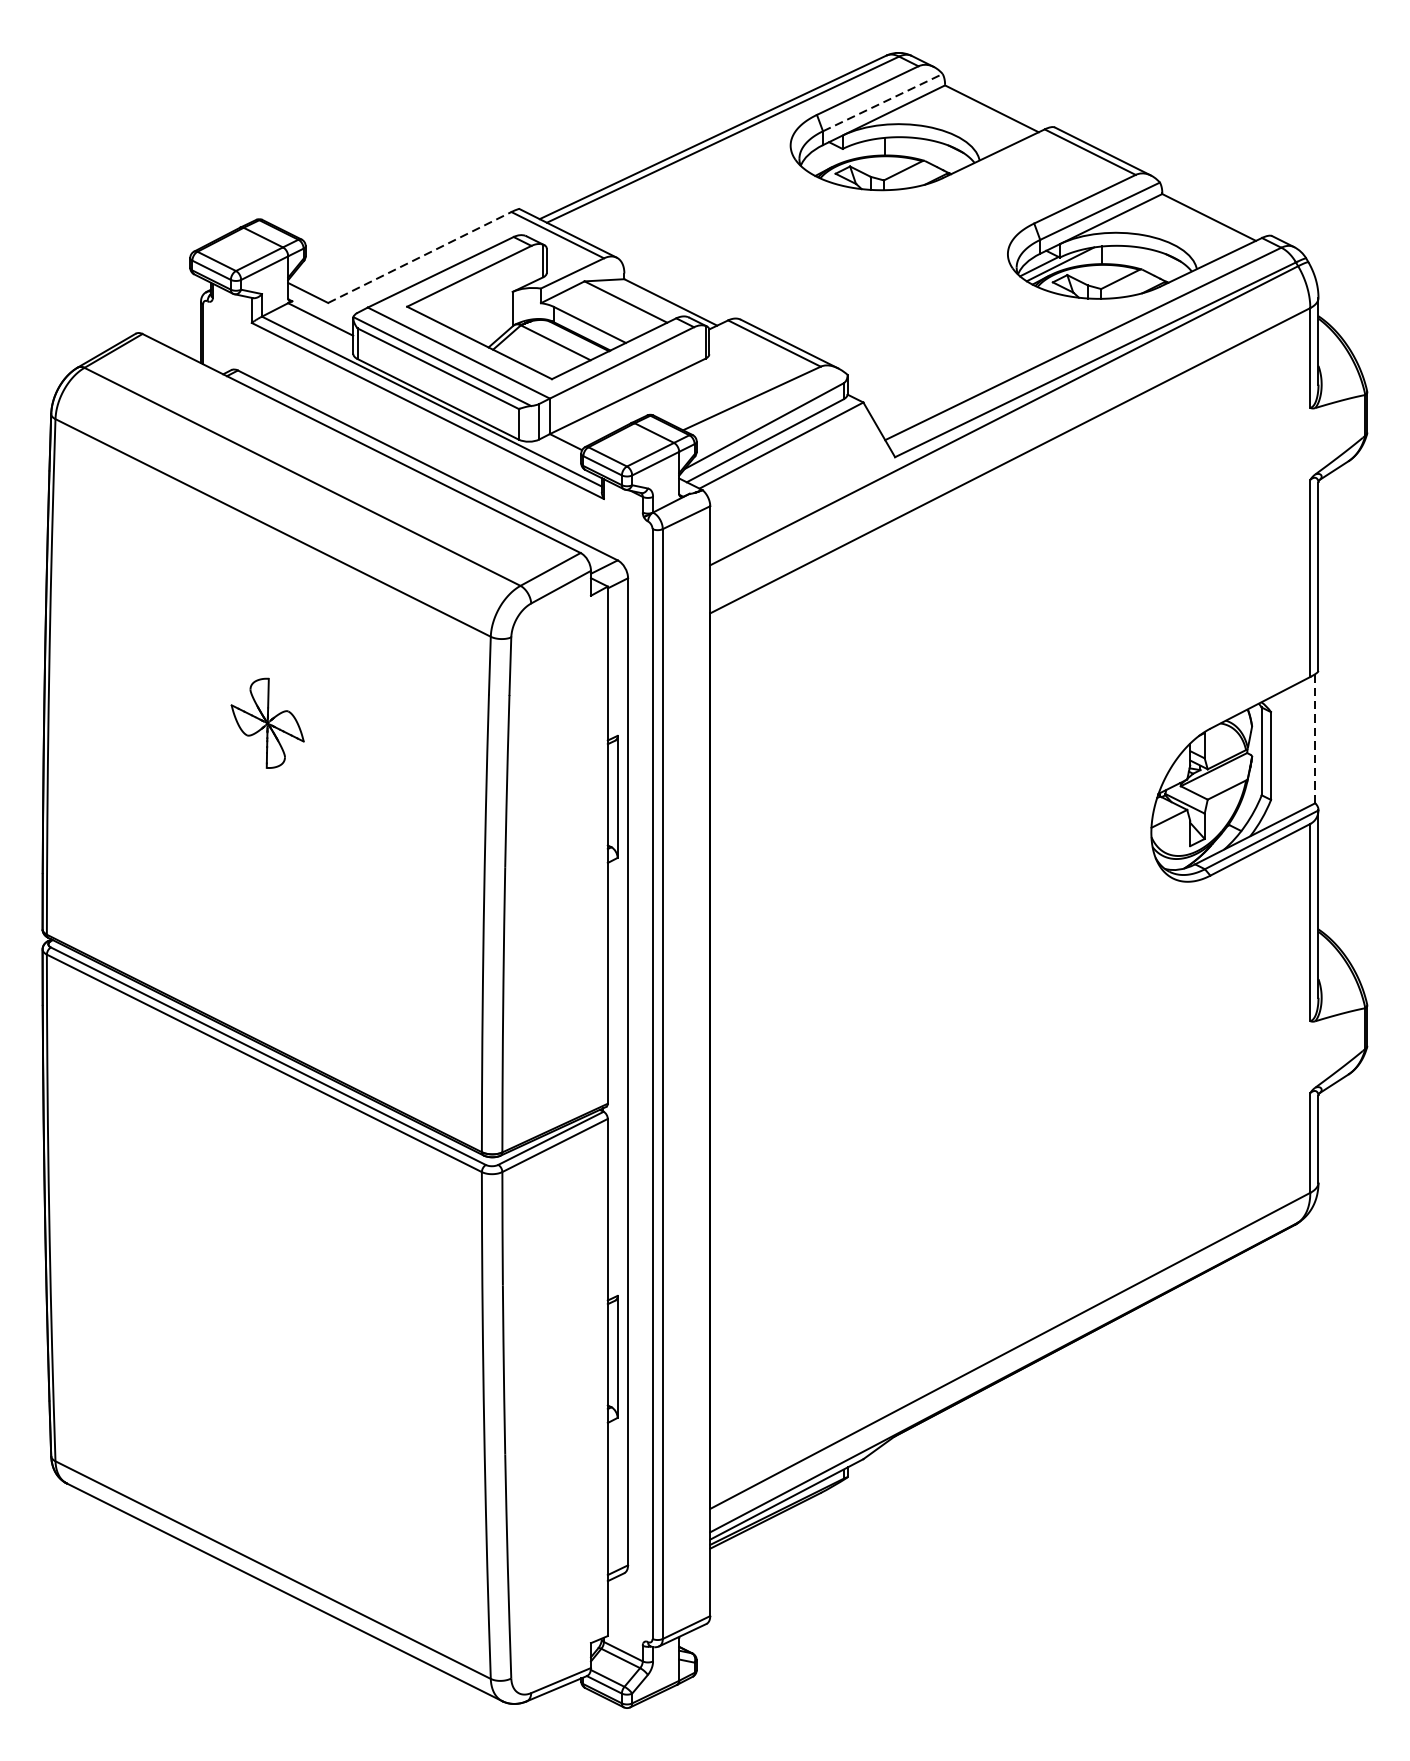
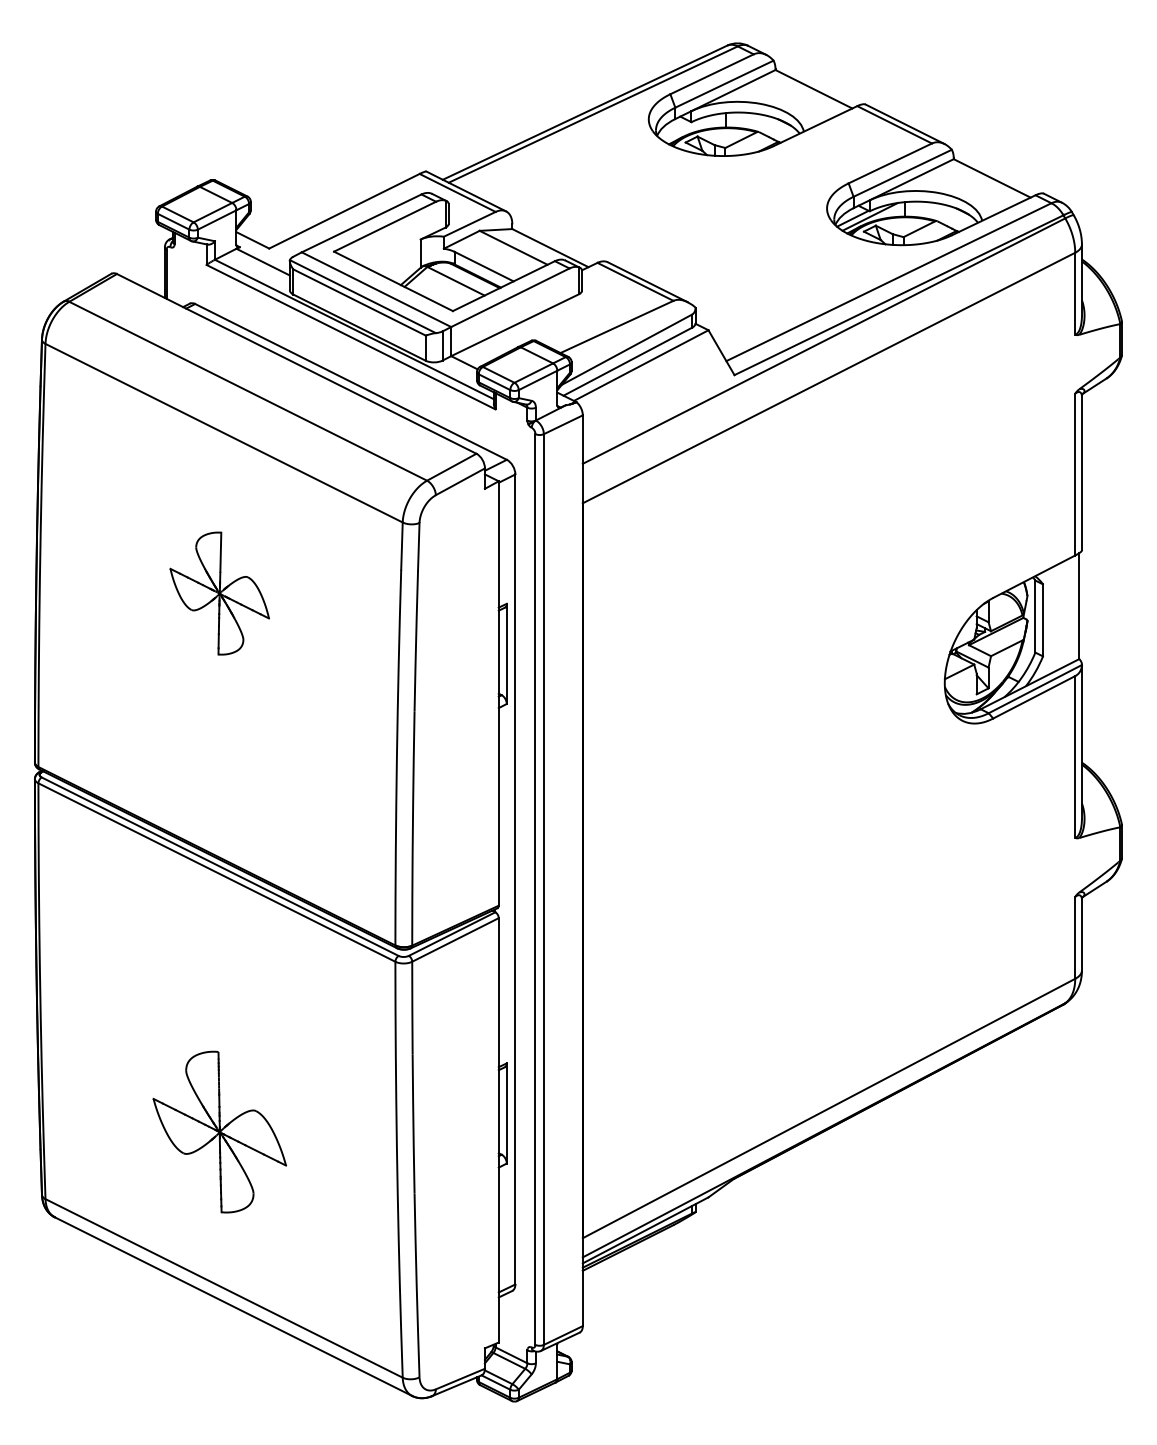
line: (882, 101) -> (724, 83), dashed -> solid
line: (419, 257) -> (344, 211), dashed -> solid
part: (267, 723) -> (219, 593), size x1.67
line: (1315, 739) -> (1079, 606), dashed -> solid
part: (267, 1378) -> (219, 1131), added

